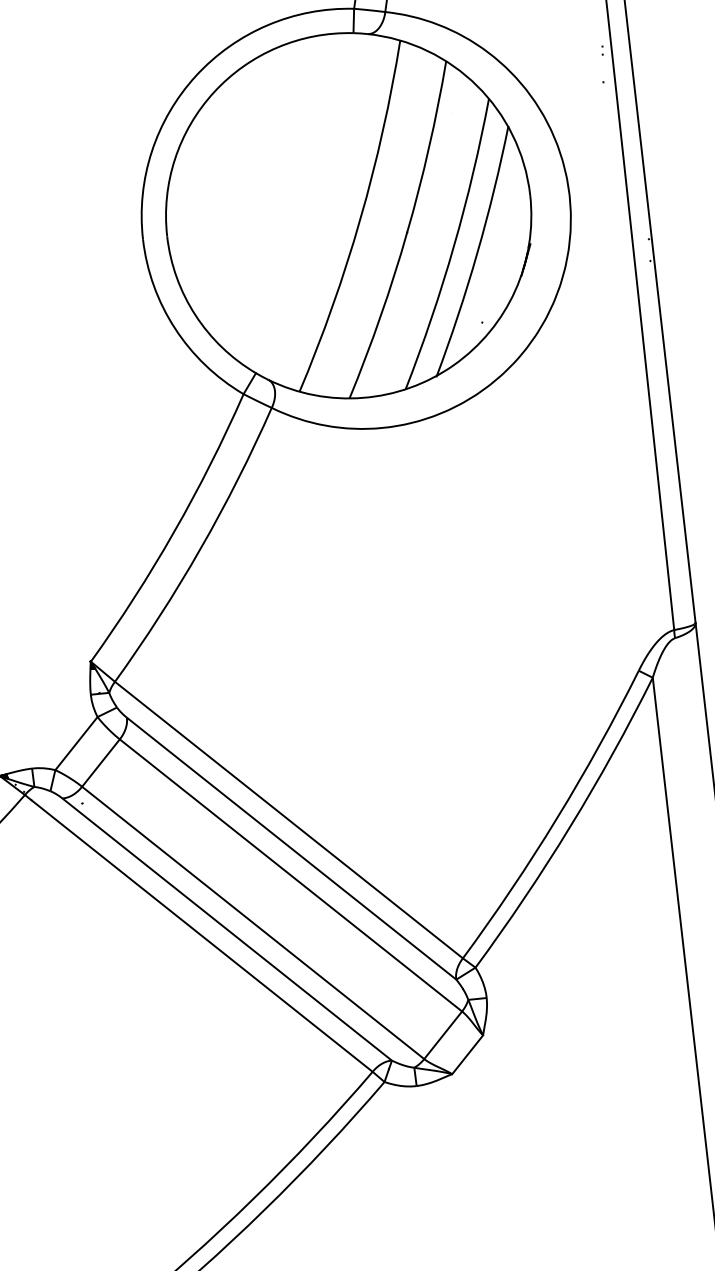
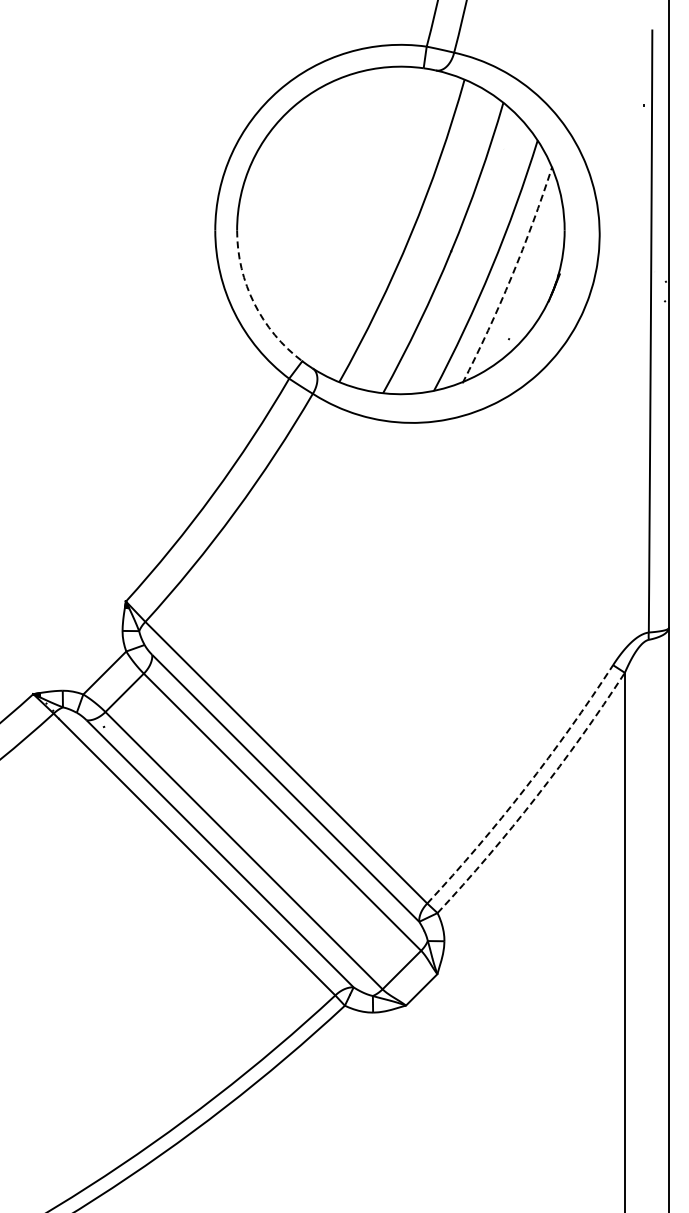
arc: (477, 252) -> (511, 276), solid -> dashed
arc: (195, 315) -> (254, 303), solid -> dashed
arc: (557, 818) -> (525, 788), solid -> dashed
arc: (570, 825) -> (536, 796), solid -> dashed

